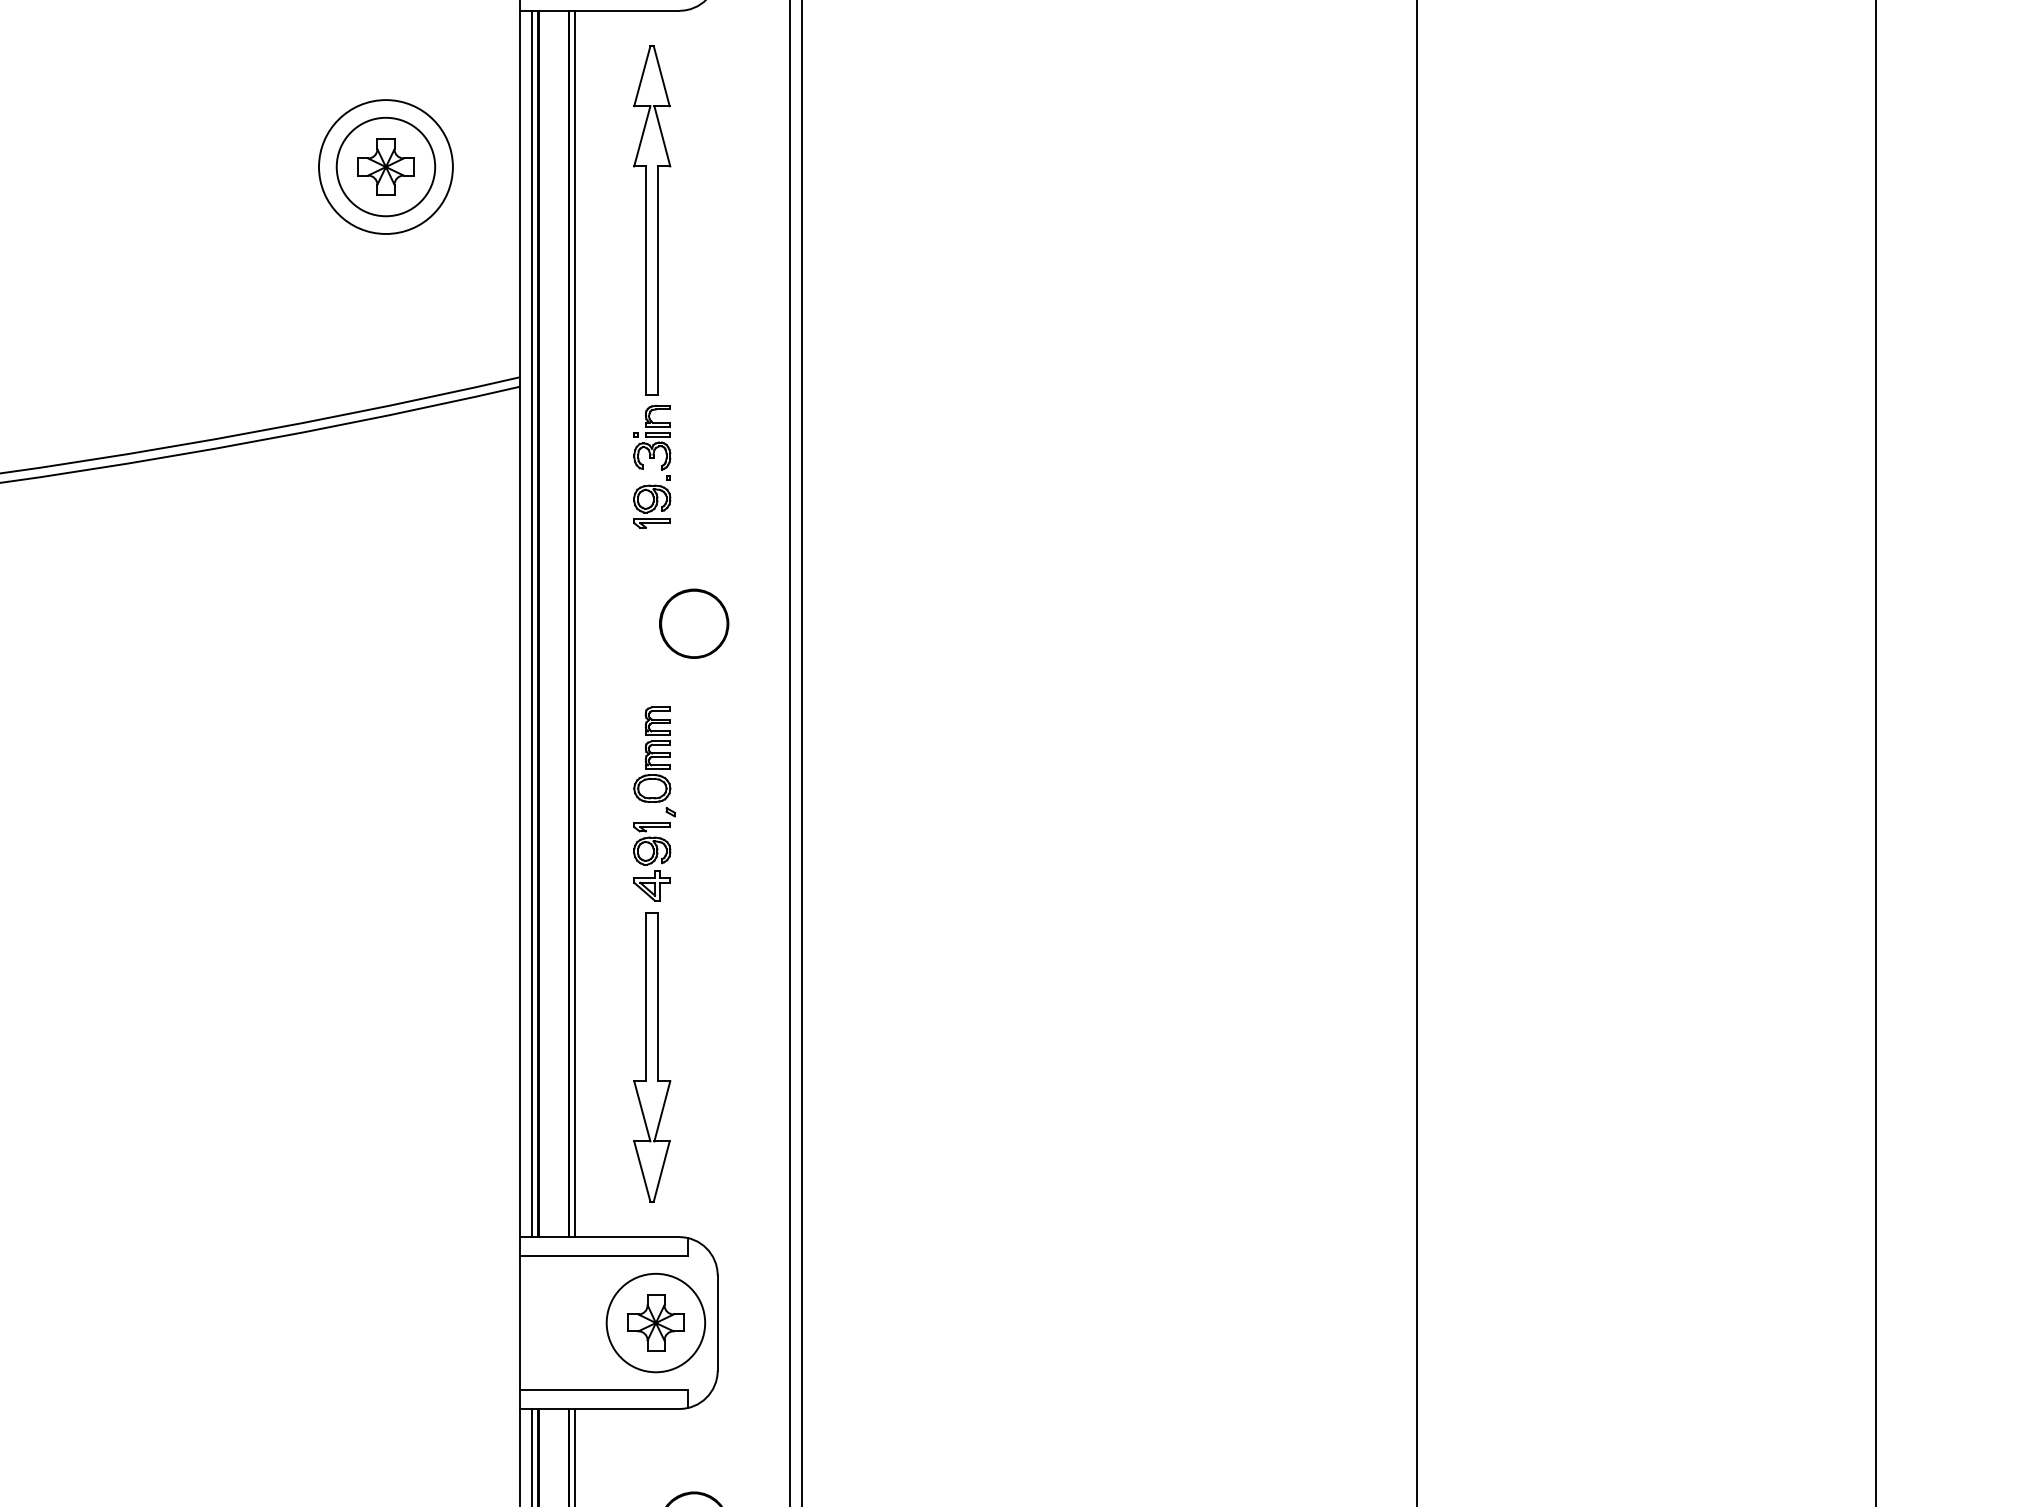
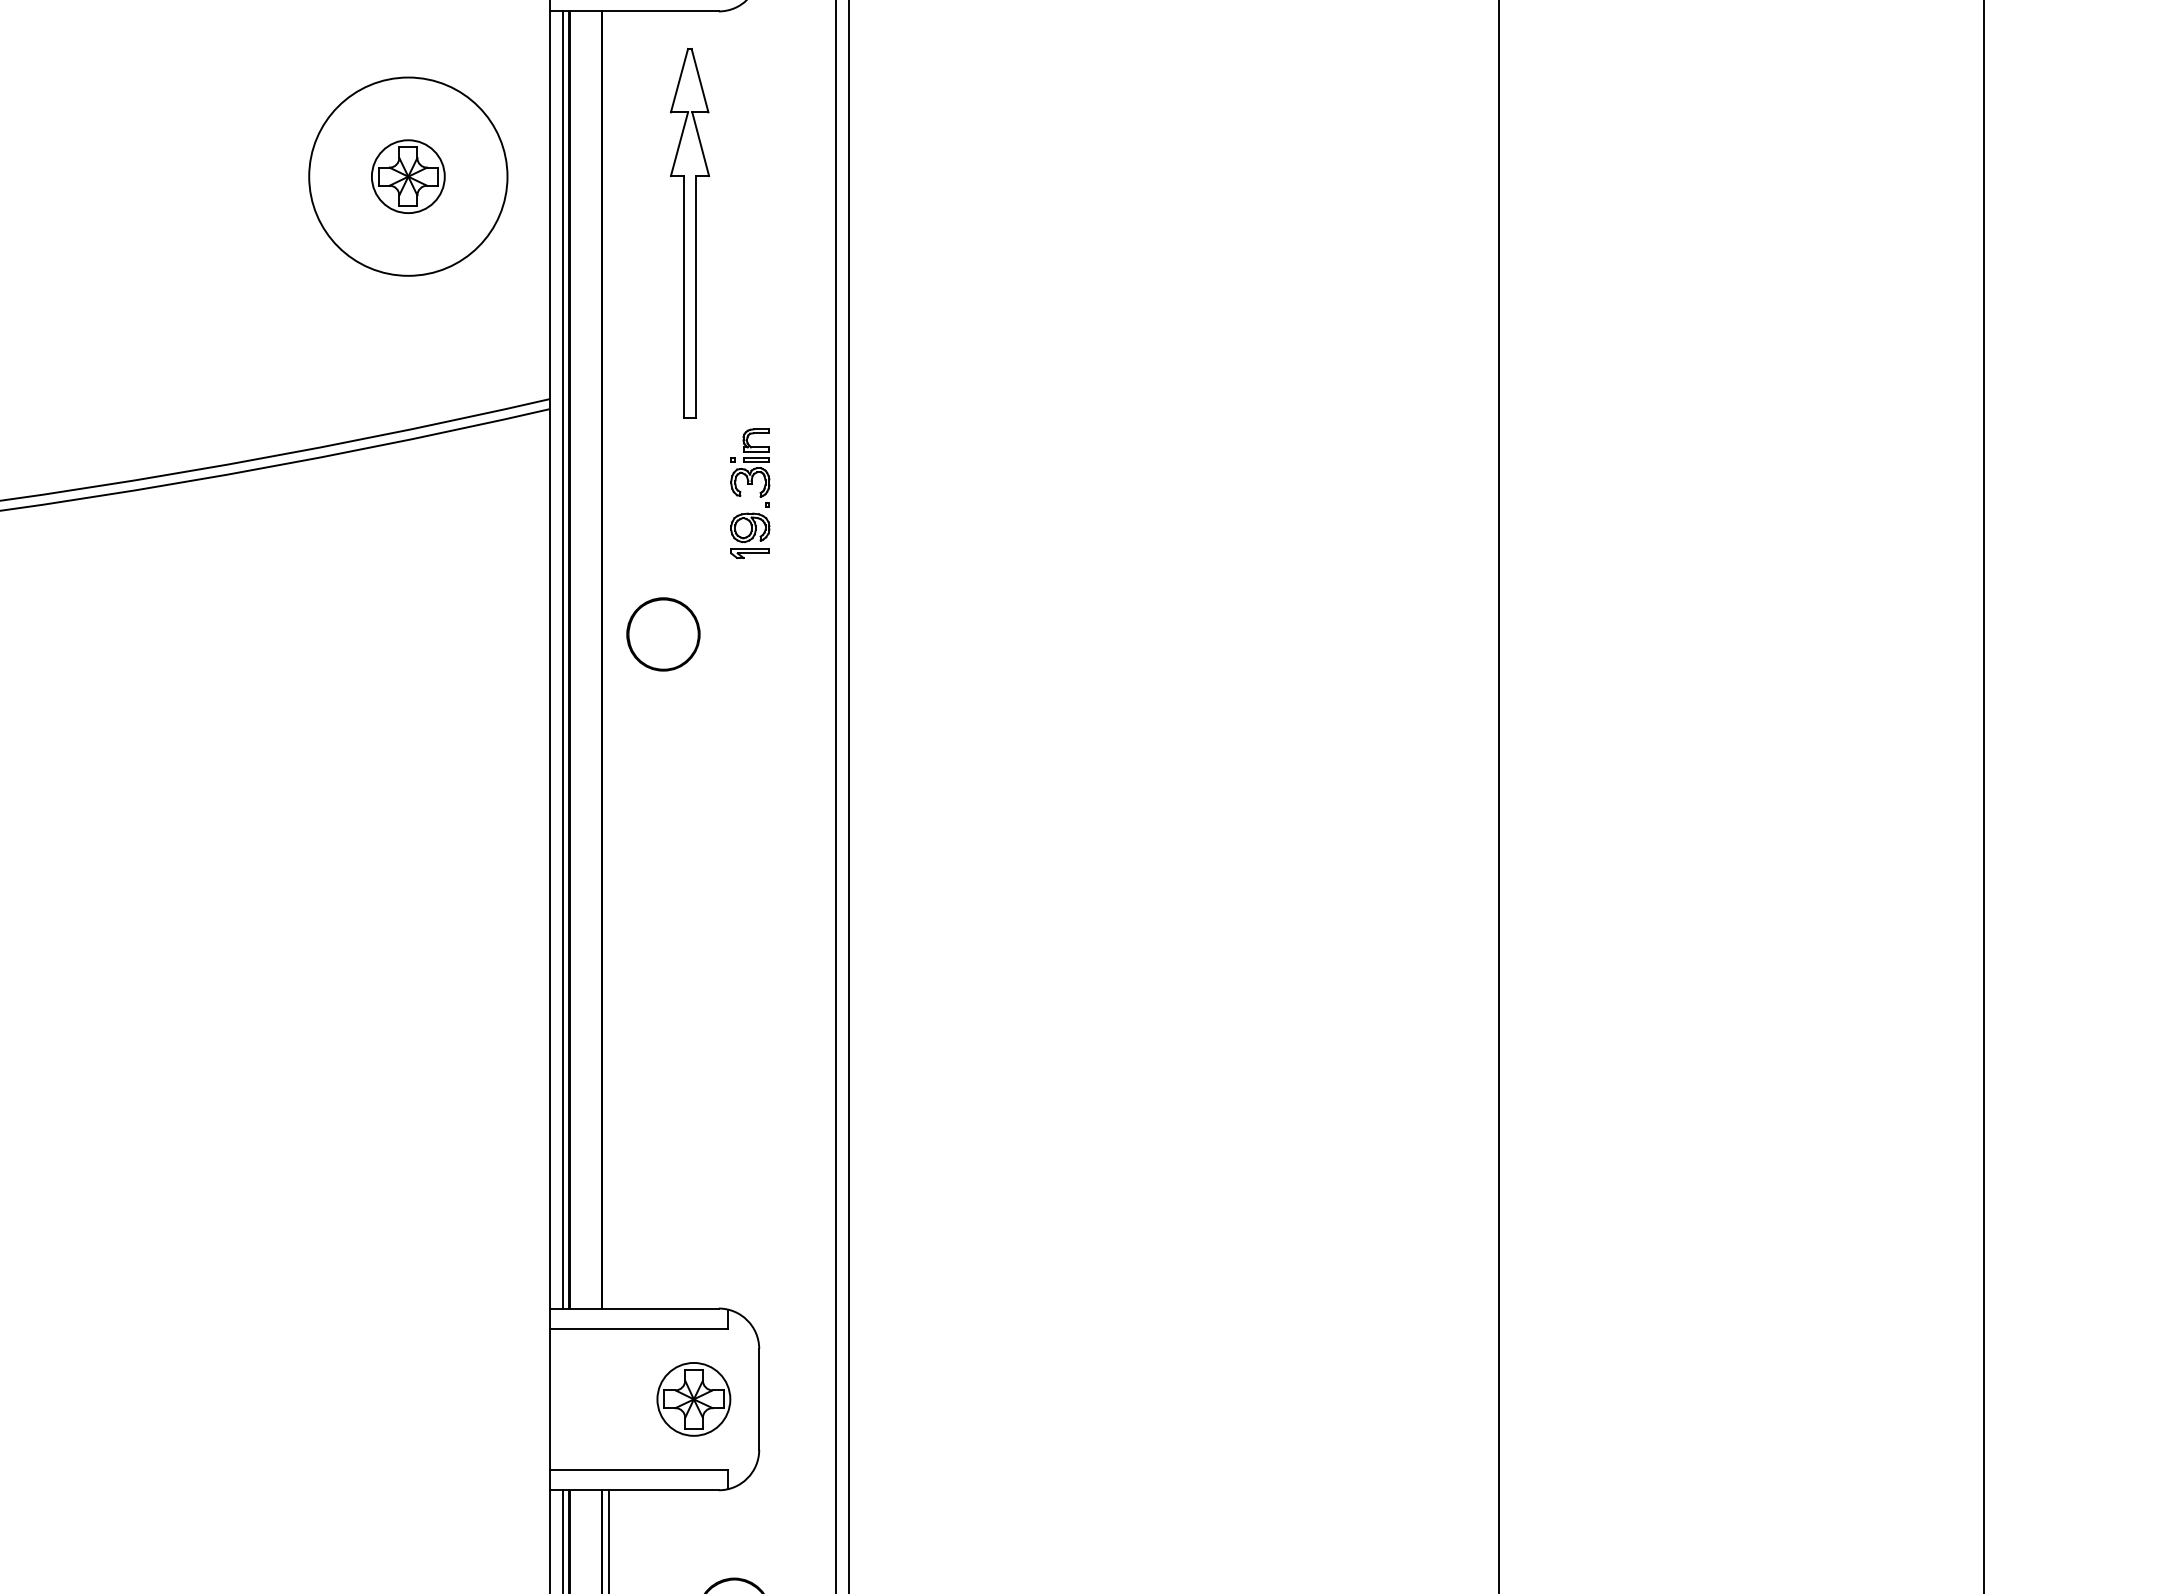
circle: (385, 166) -> (407, 176), size x0.7
circle: (385, 167) -> (407, 177), size x1.4
part: (652, 458) -> (750, 484), moved
line: (575, 623) -> (608, 659), removed
circle: (694, 623) -> (663, 634), moved
part: (654, 803) -> (692, 849), removed
part: (652, 1057) -> (690, 1118), removed
circle: (655, 1322) -> (693, 1398), size x0.7

